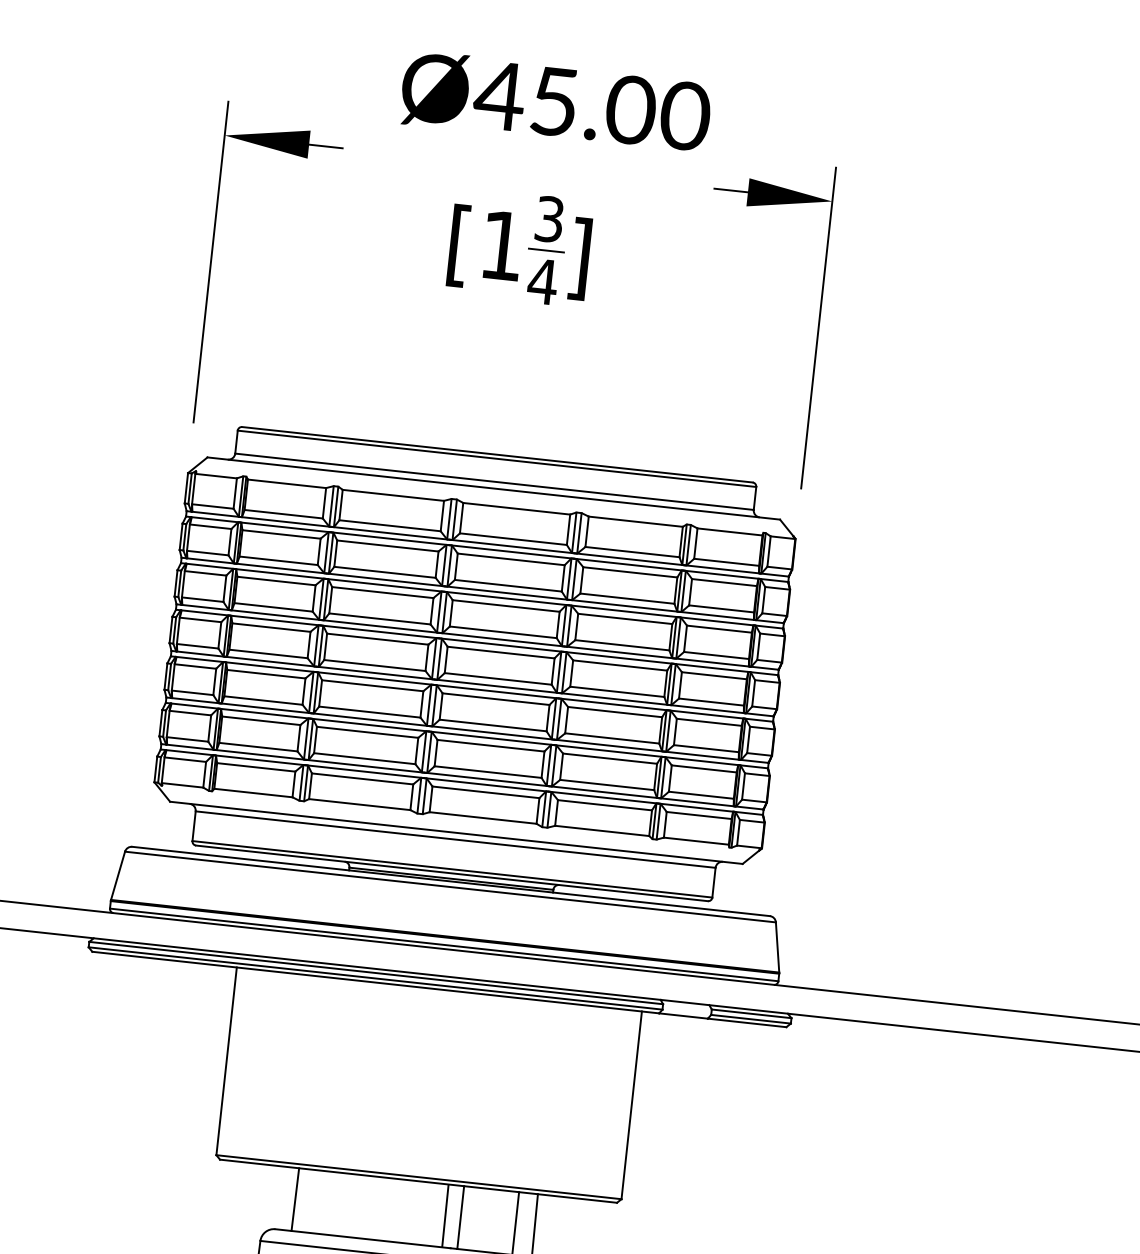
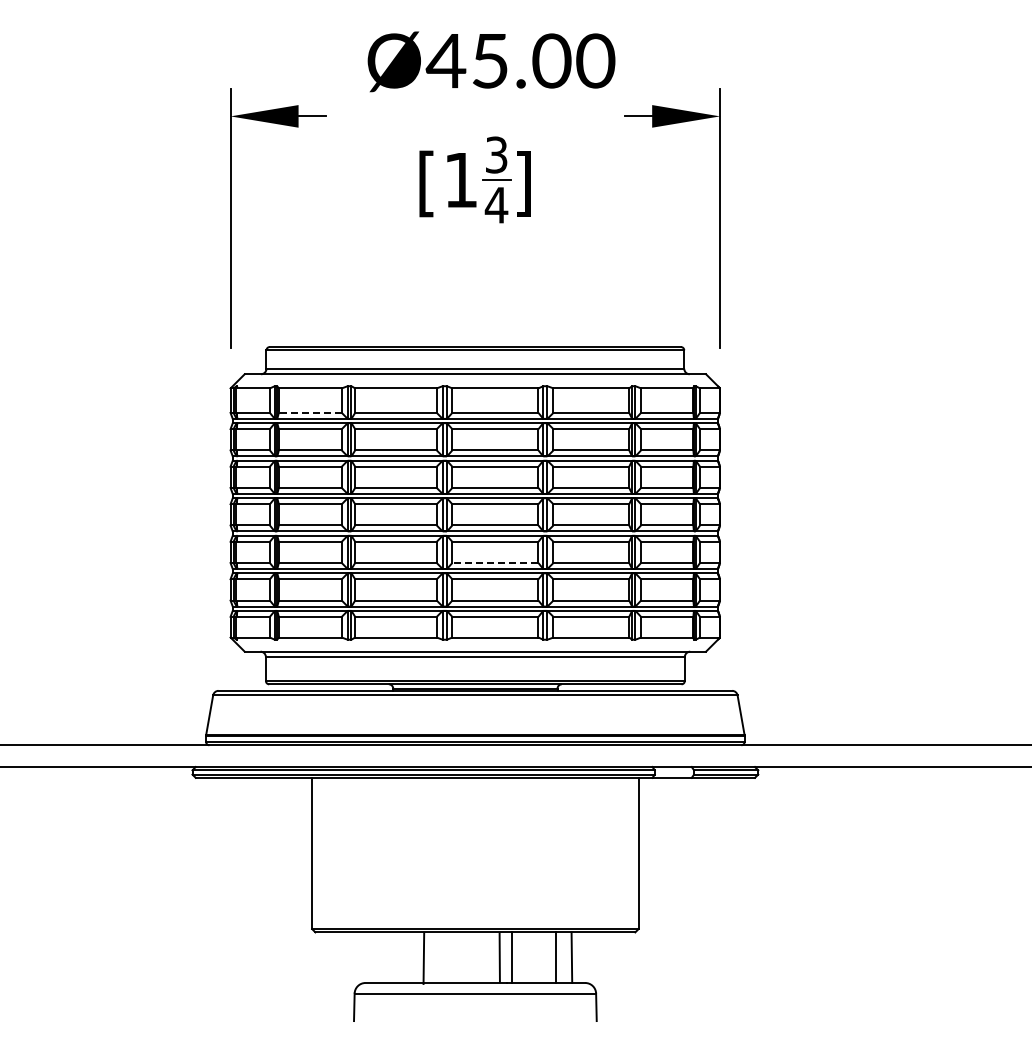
line: (282, 513) -> (309, 412), solid -> dashed
line: (492, 725) -> (494, 563), solid -> dashed
line: (294, 1199) -> (423, 958), moved

